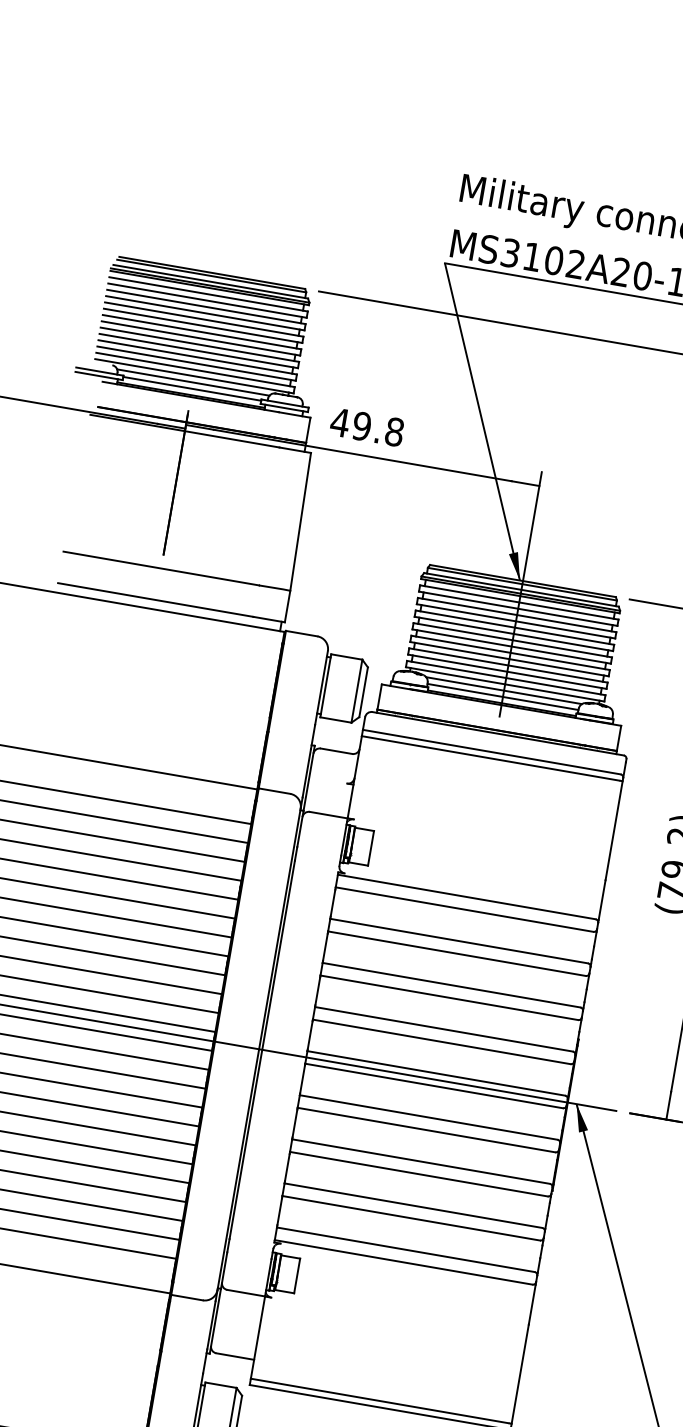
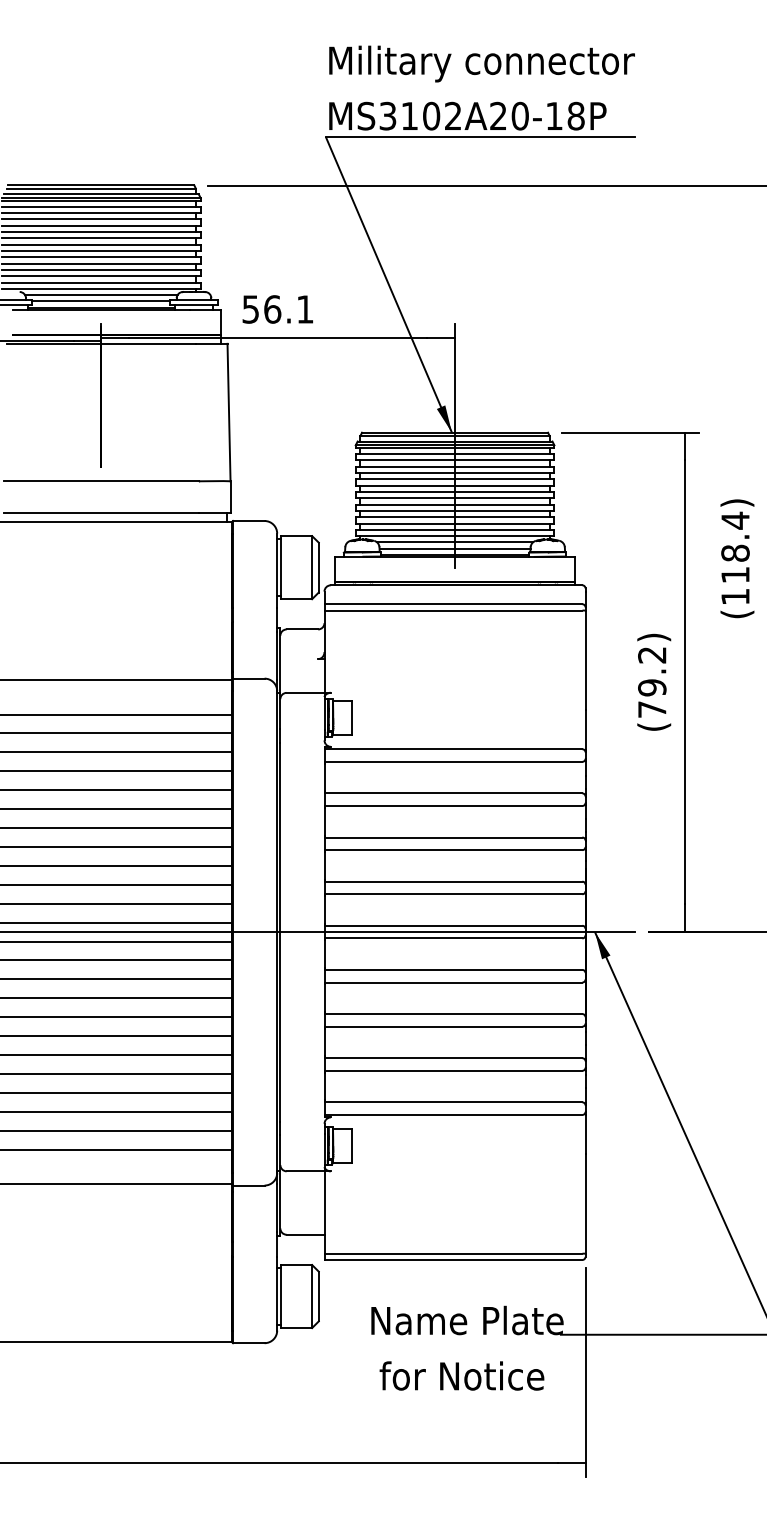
text: (366, 427) -> (277, 309), 49.8 -> 56.1

